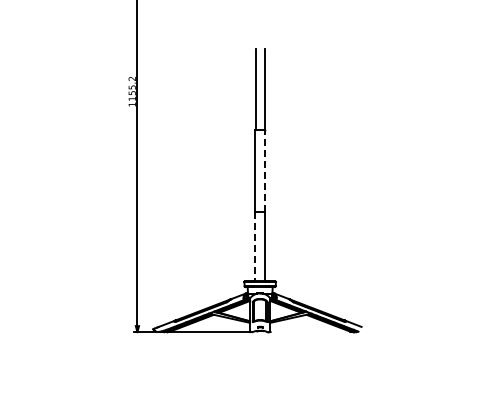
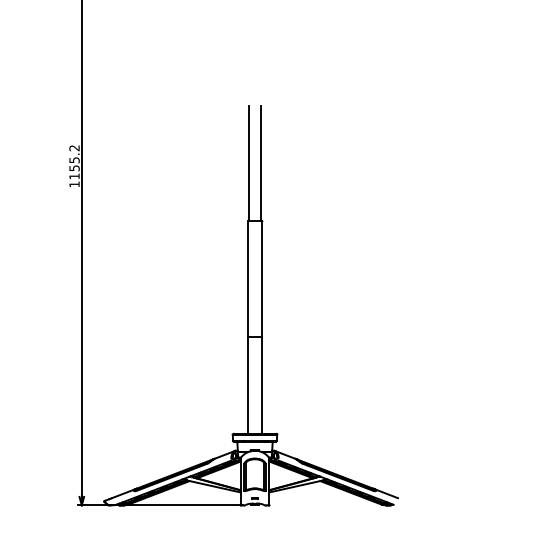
line: (264, 170) -> (261, 277), dashed -> solid
line: (254, 247) -> (246, 386), dashed -> solid

